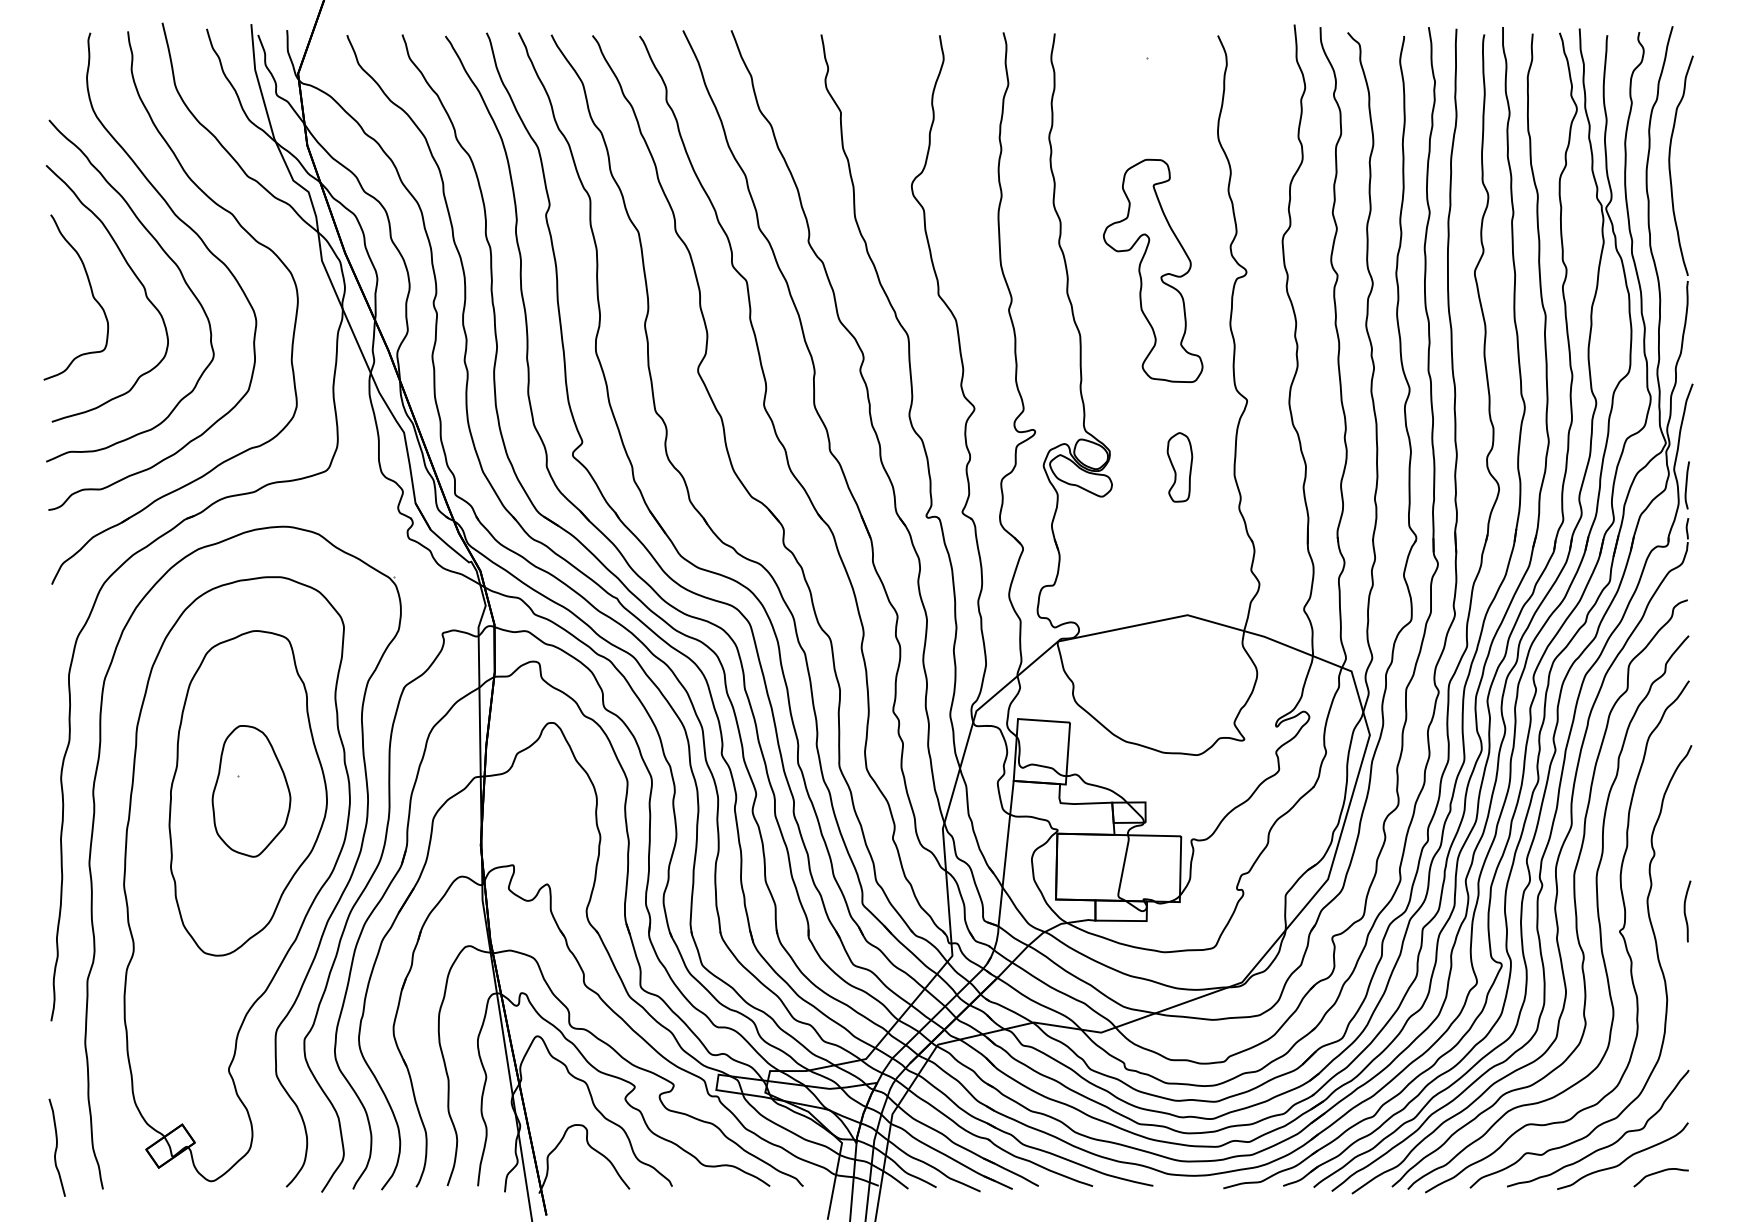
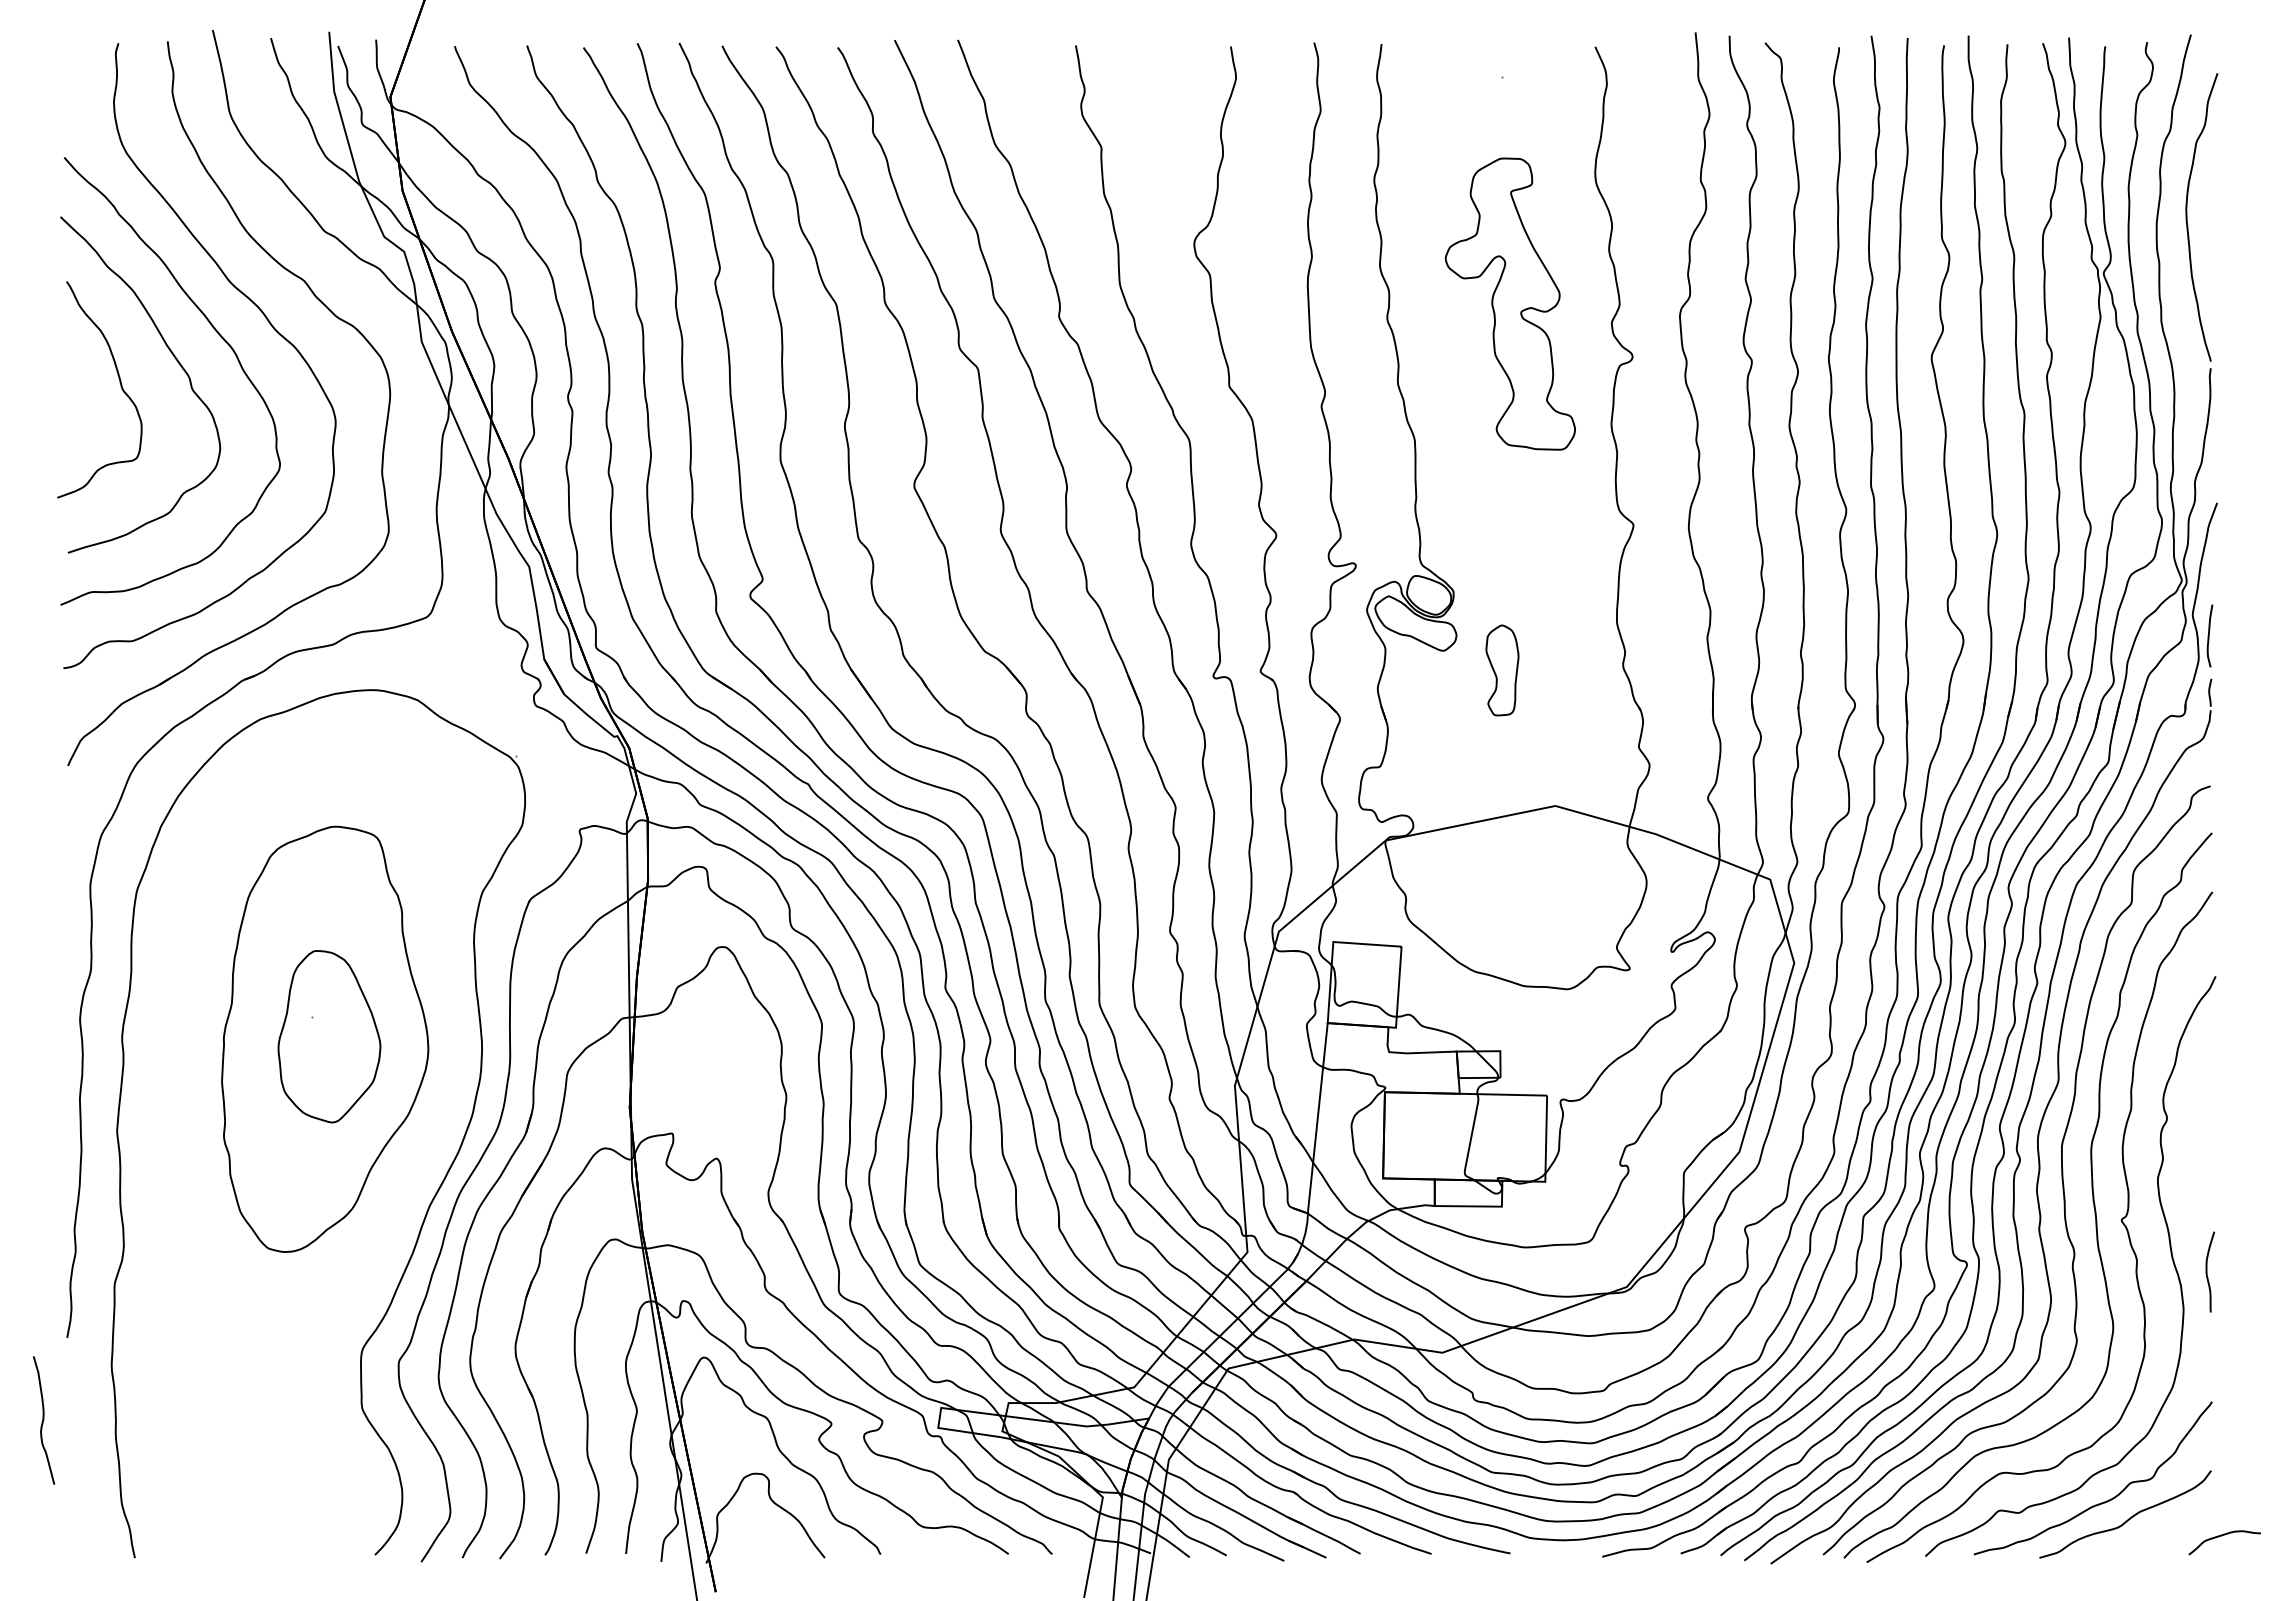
part: (1152, 270) -> (1509, 303), moved
part: (1179, 467) -> (1502, 670), moved
part: (237, 878) -> (310, 1151), removed
curve: (1685, 911) -> (2207, 1271), moved
curve: (57, 1146) -> (44, 1419), moved
curve: (1659, 1172) -> (2222, 1536), moved

